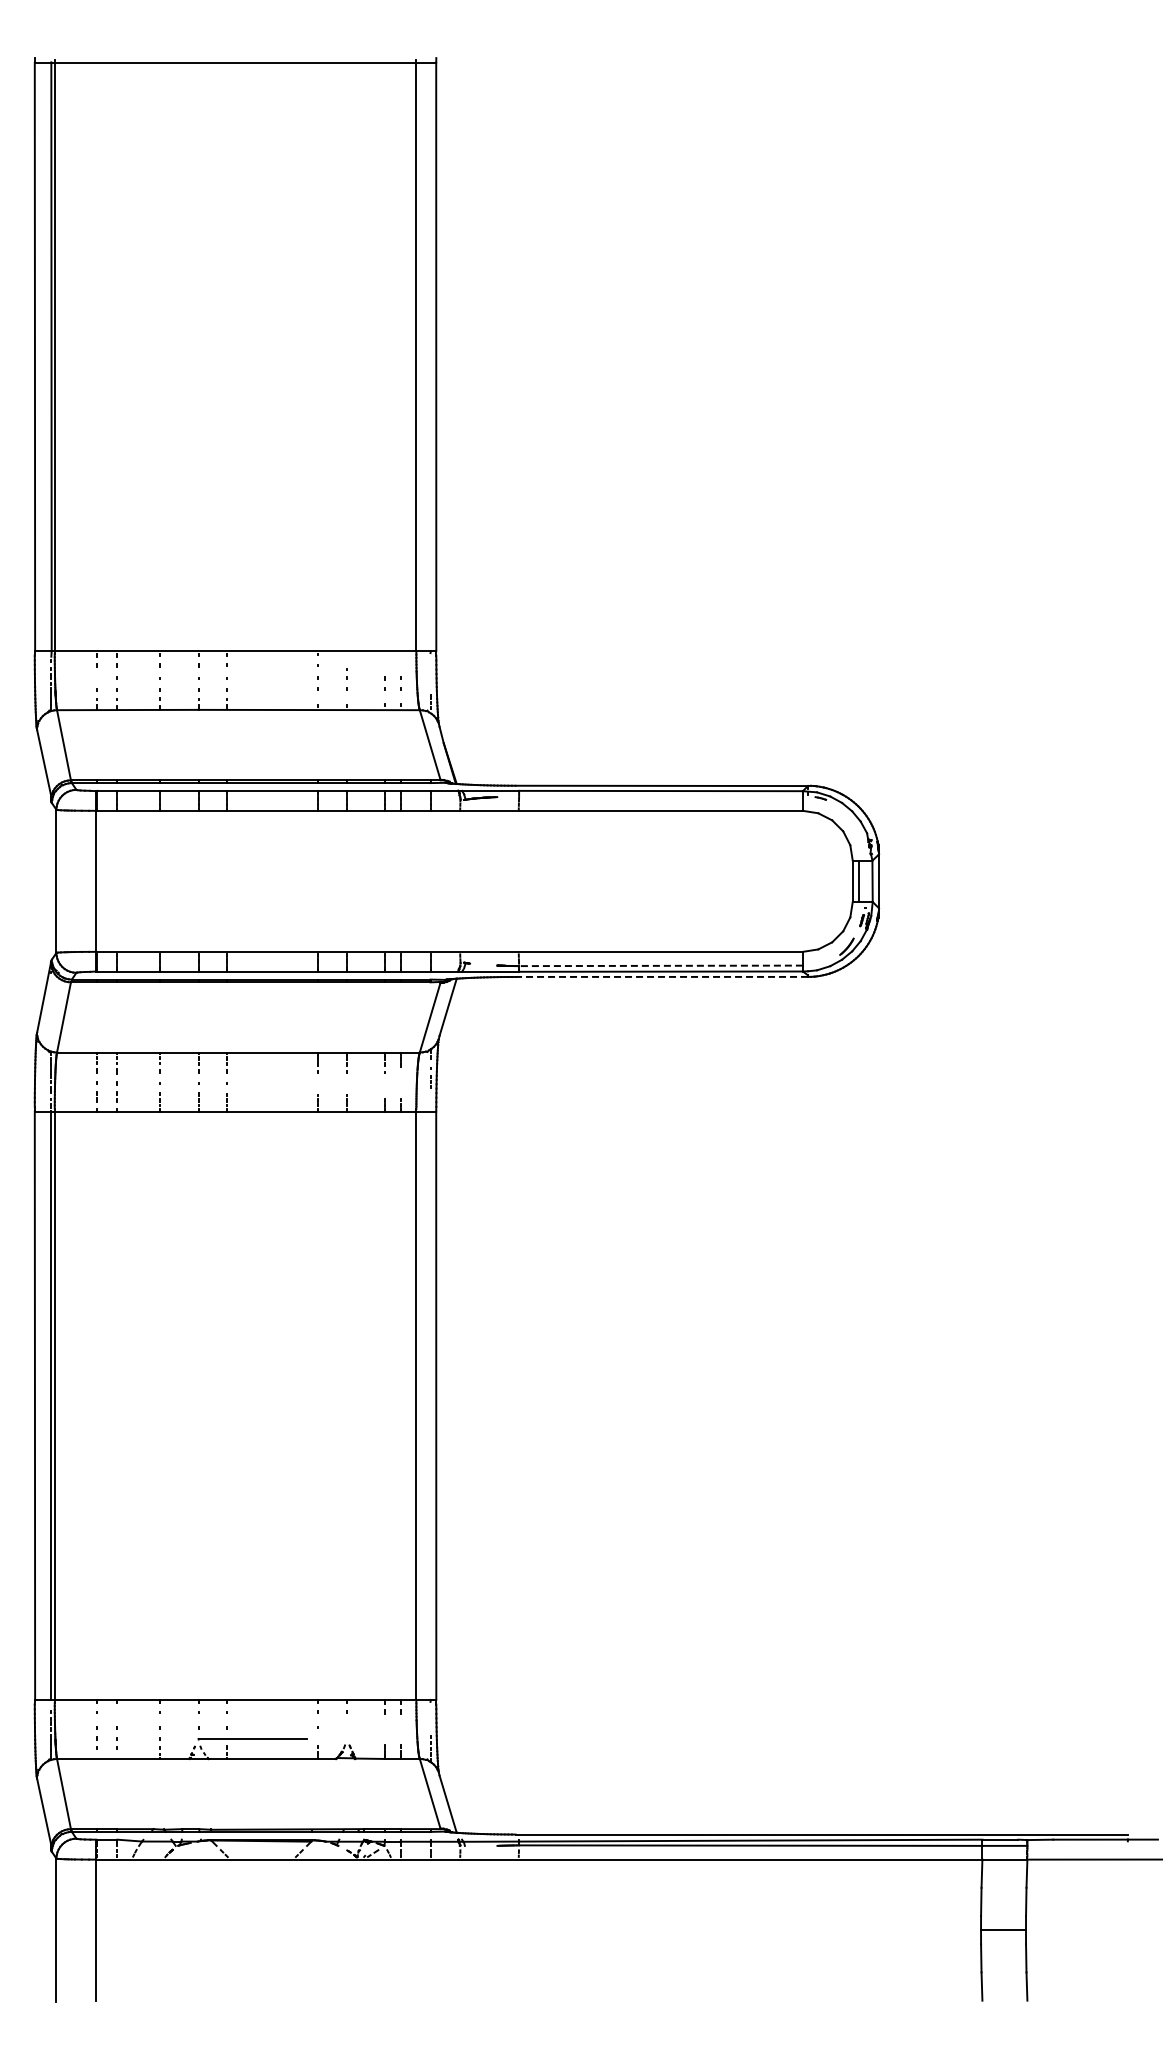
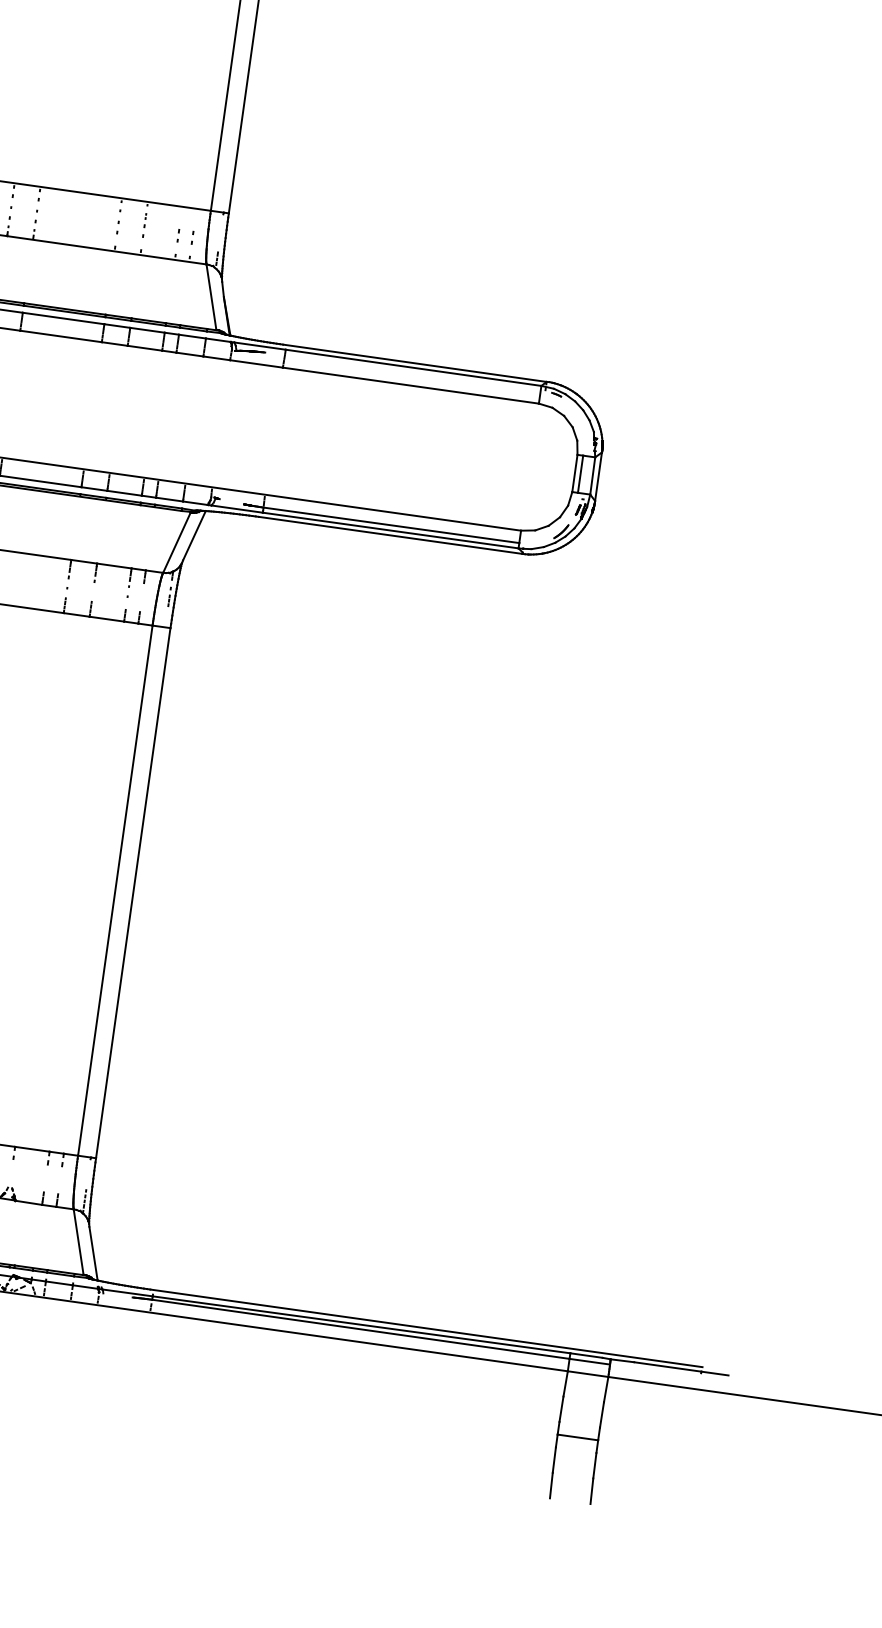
line: (661, 965) -> (391, 525), dashed -> solid
line: (661, 976) -> (390, 534), dashed -> solid

